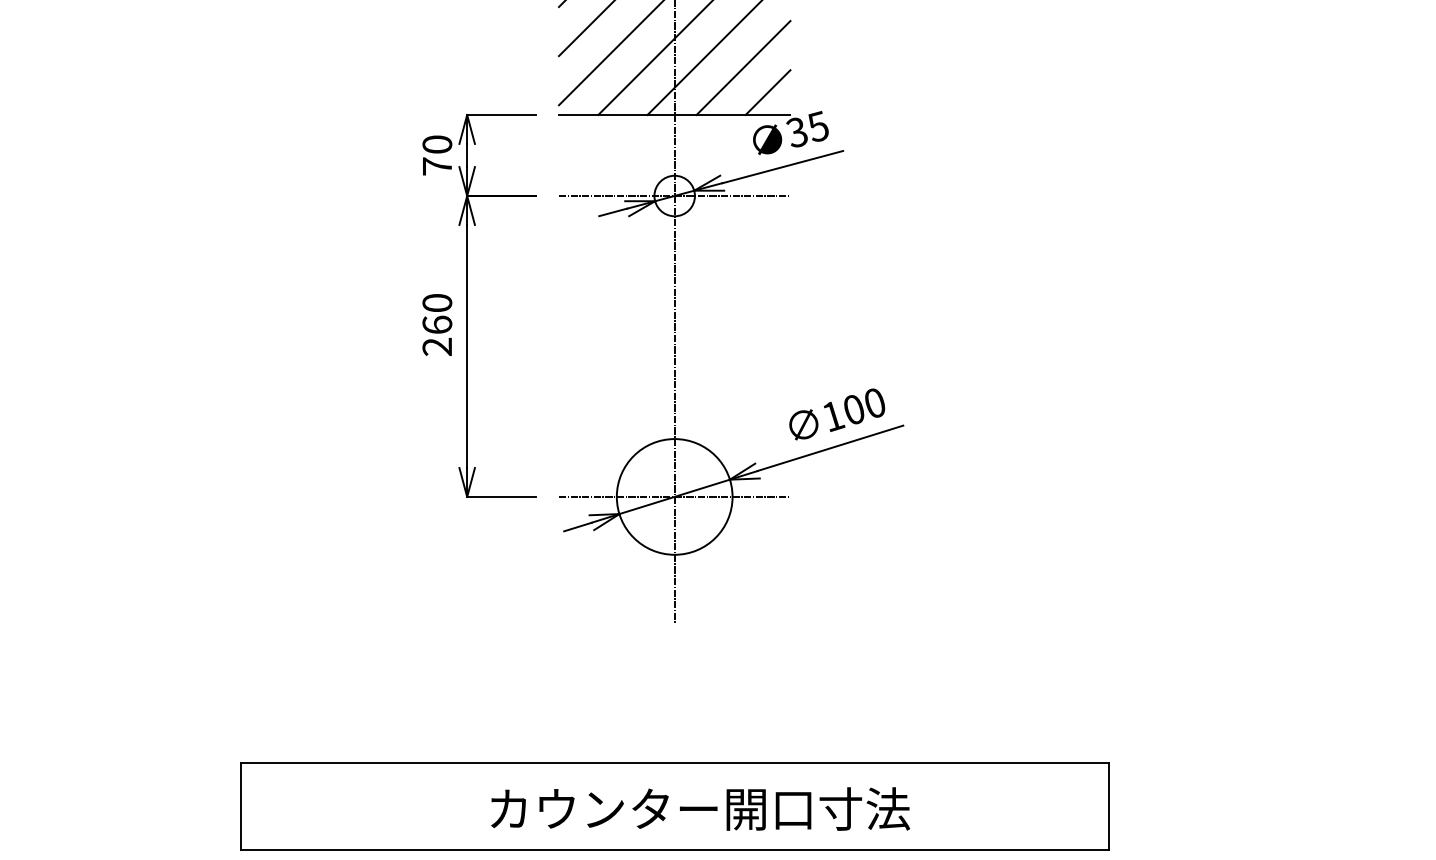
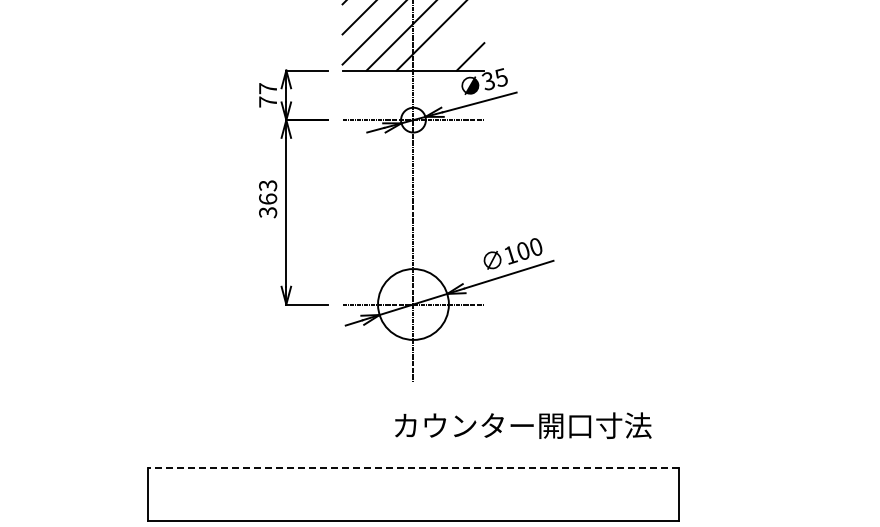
line: (743, 67) -> (455, 41), removed
text: (438, 144) -> (268, 88), 70 -> 77
text: (438, 325) -> (268, 199), 260 -> 363
line: (674, 762) -> (413, 467), solid -> dashed
text: (700, 808) -> (523, 425), moved

